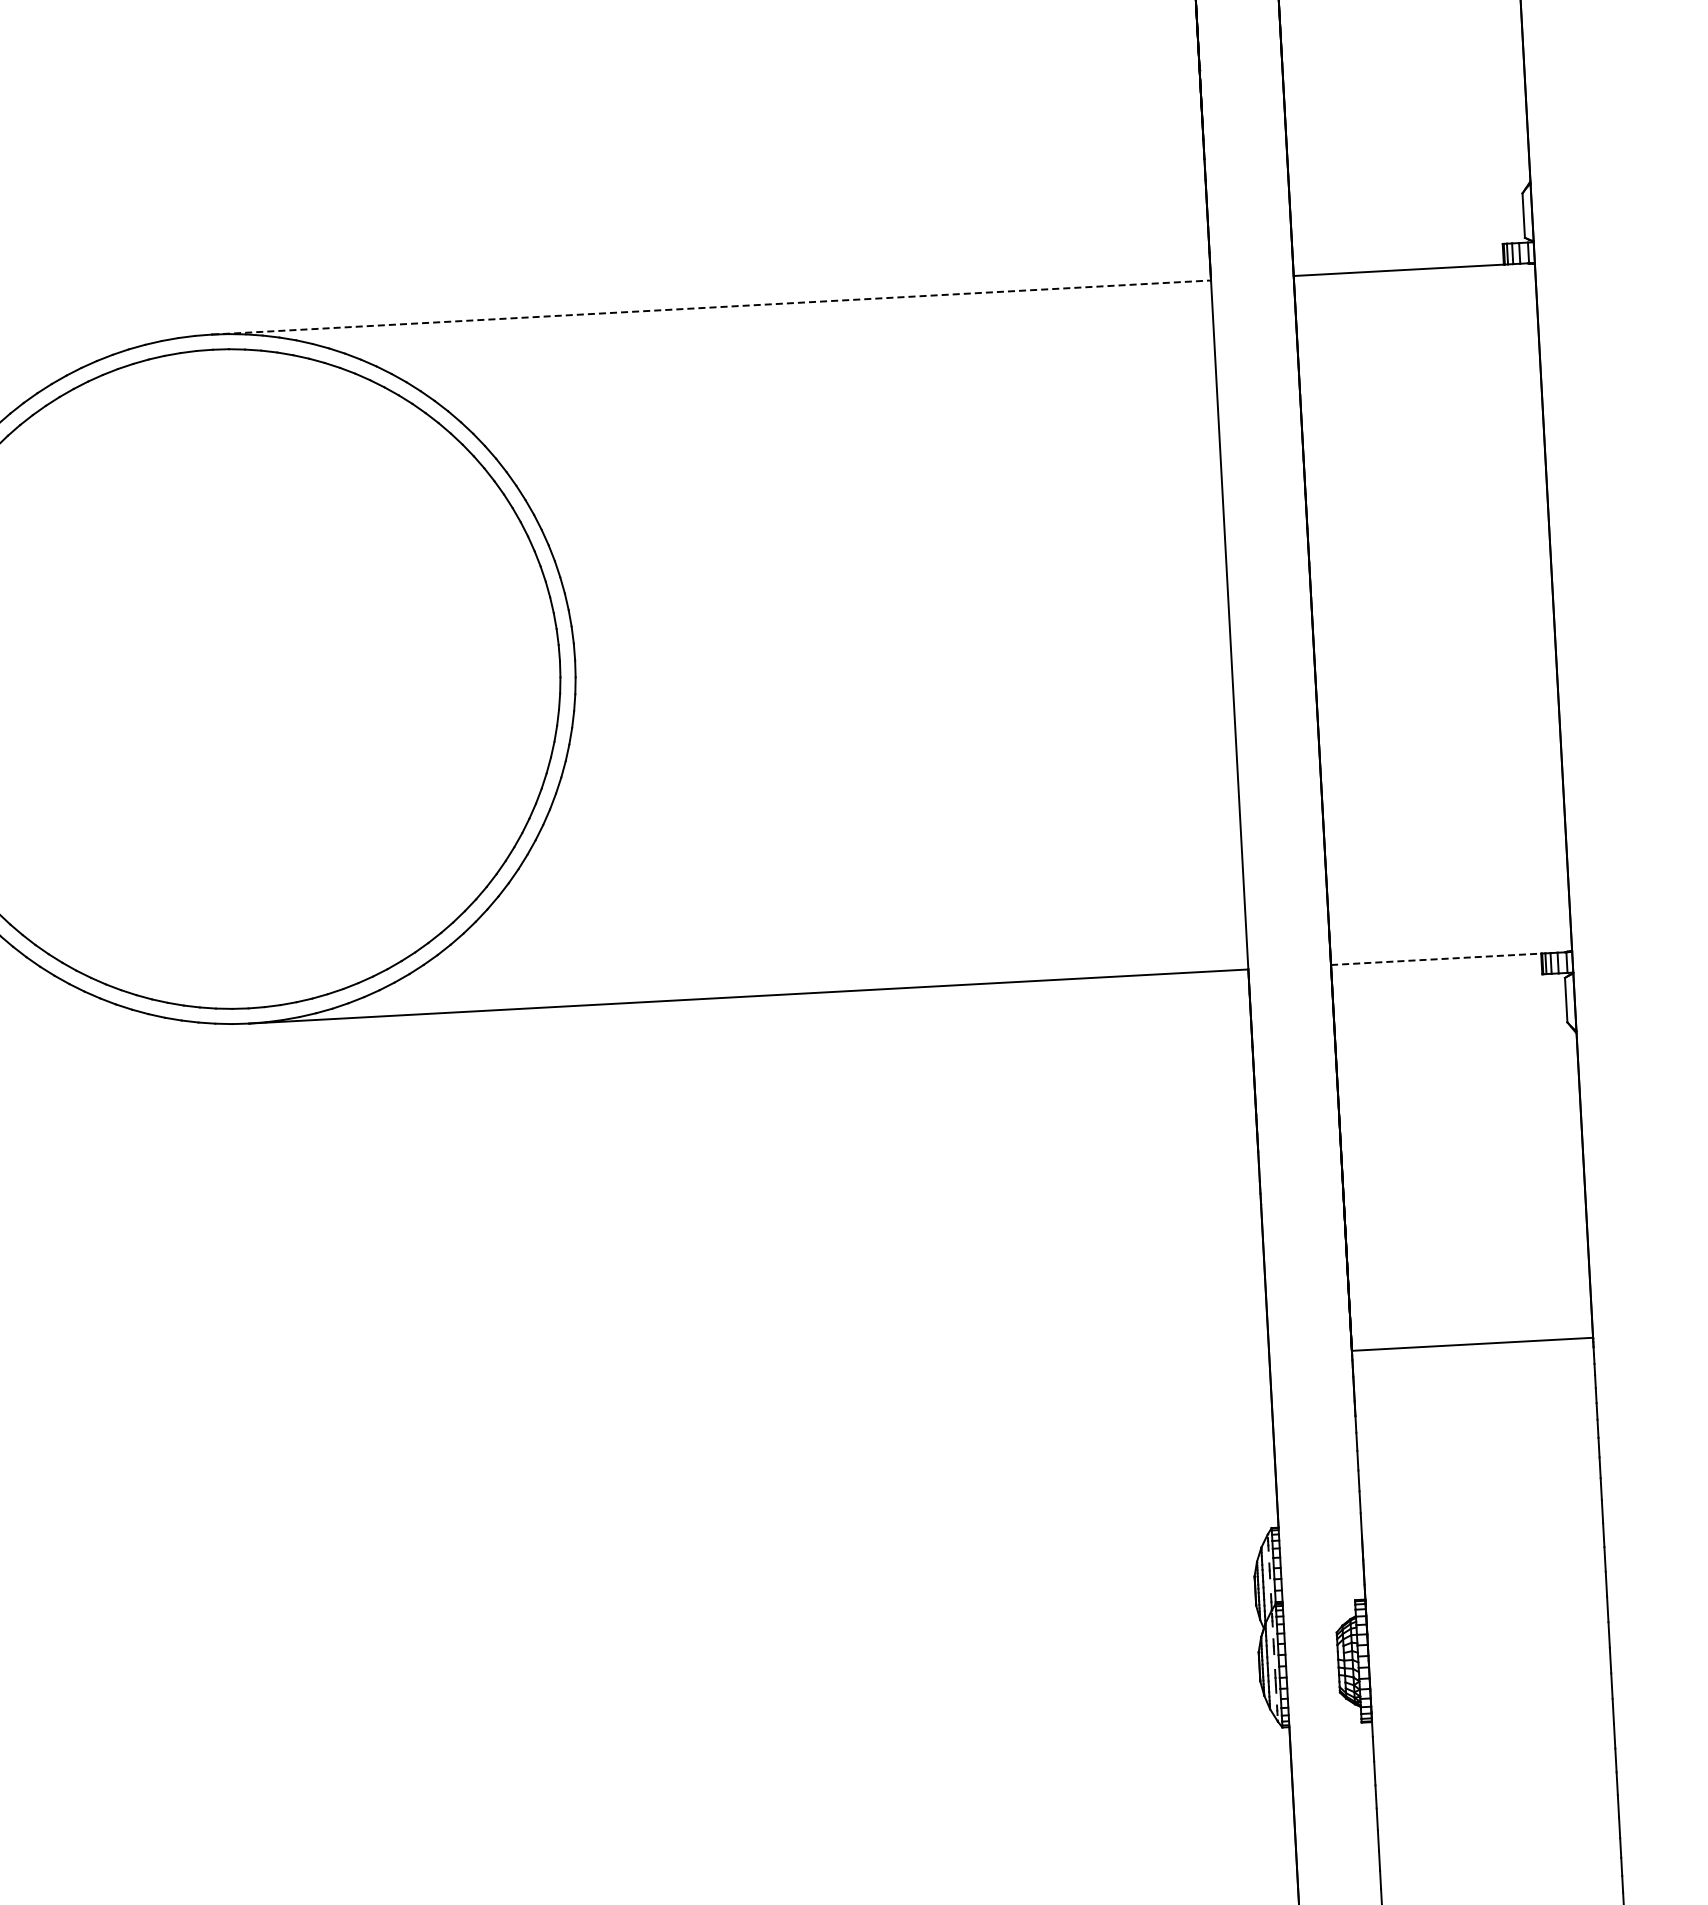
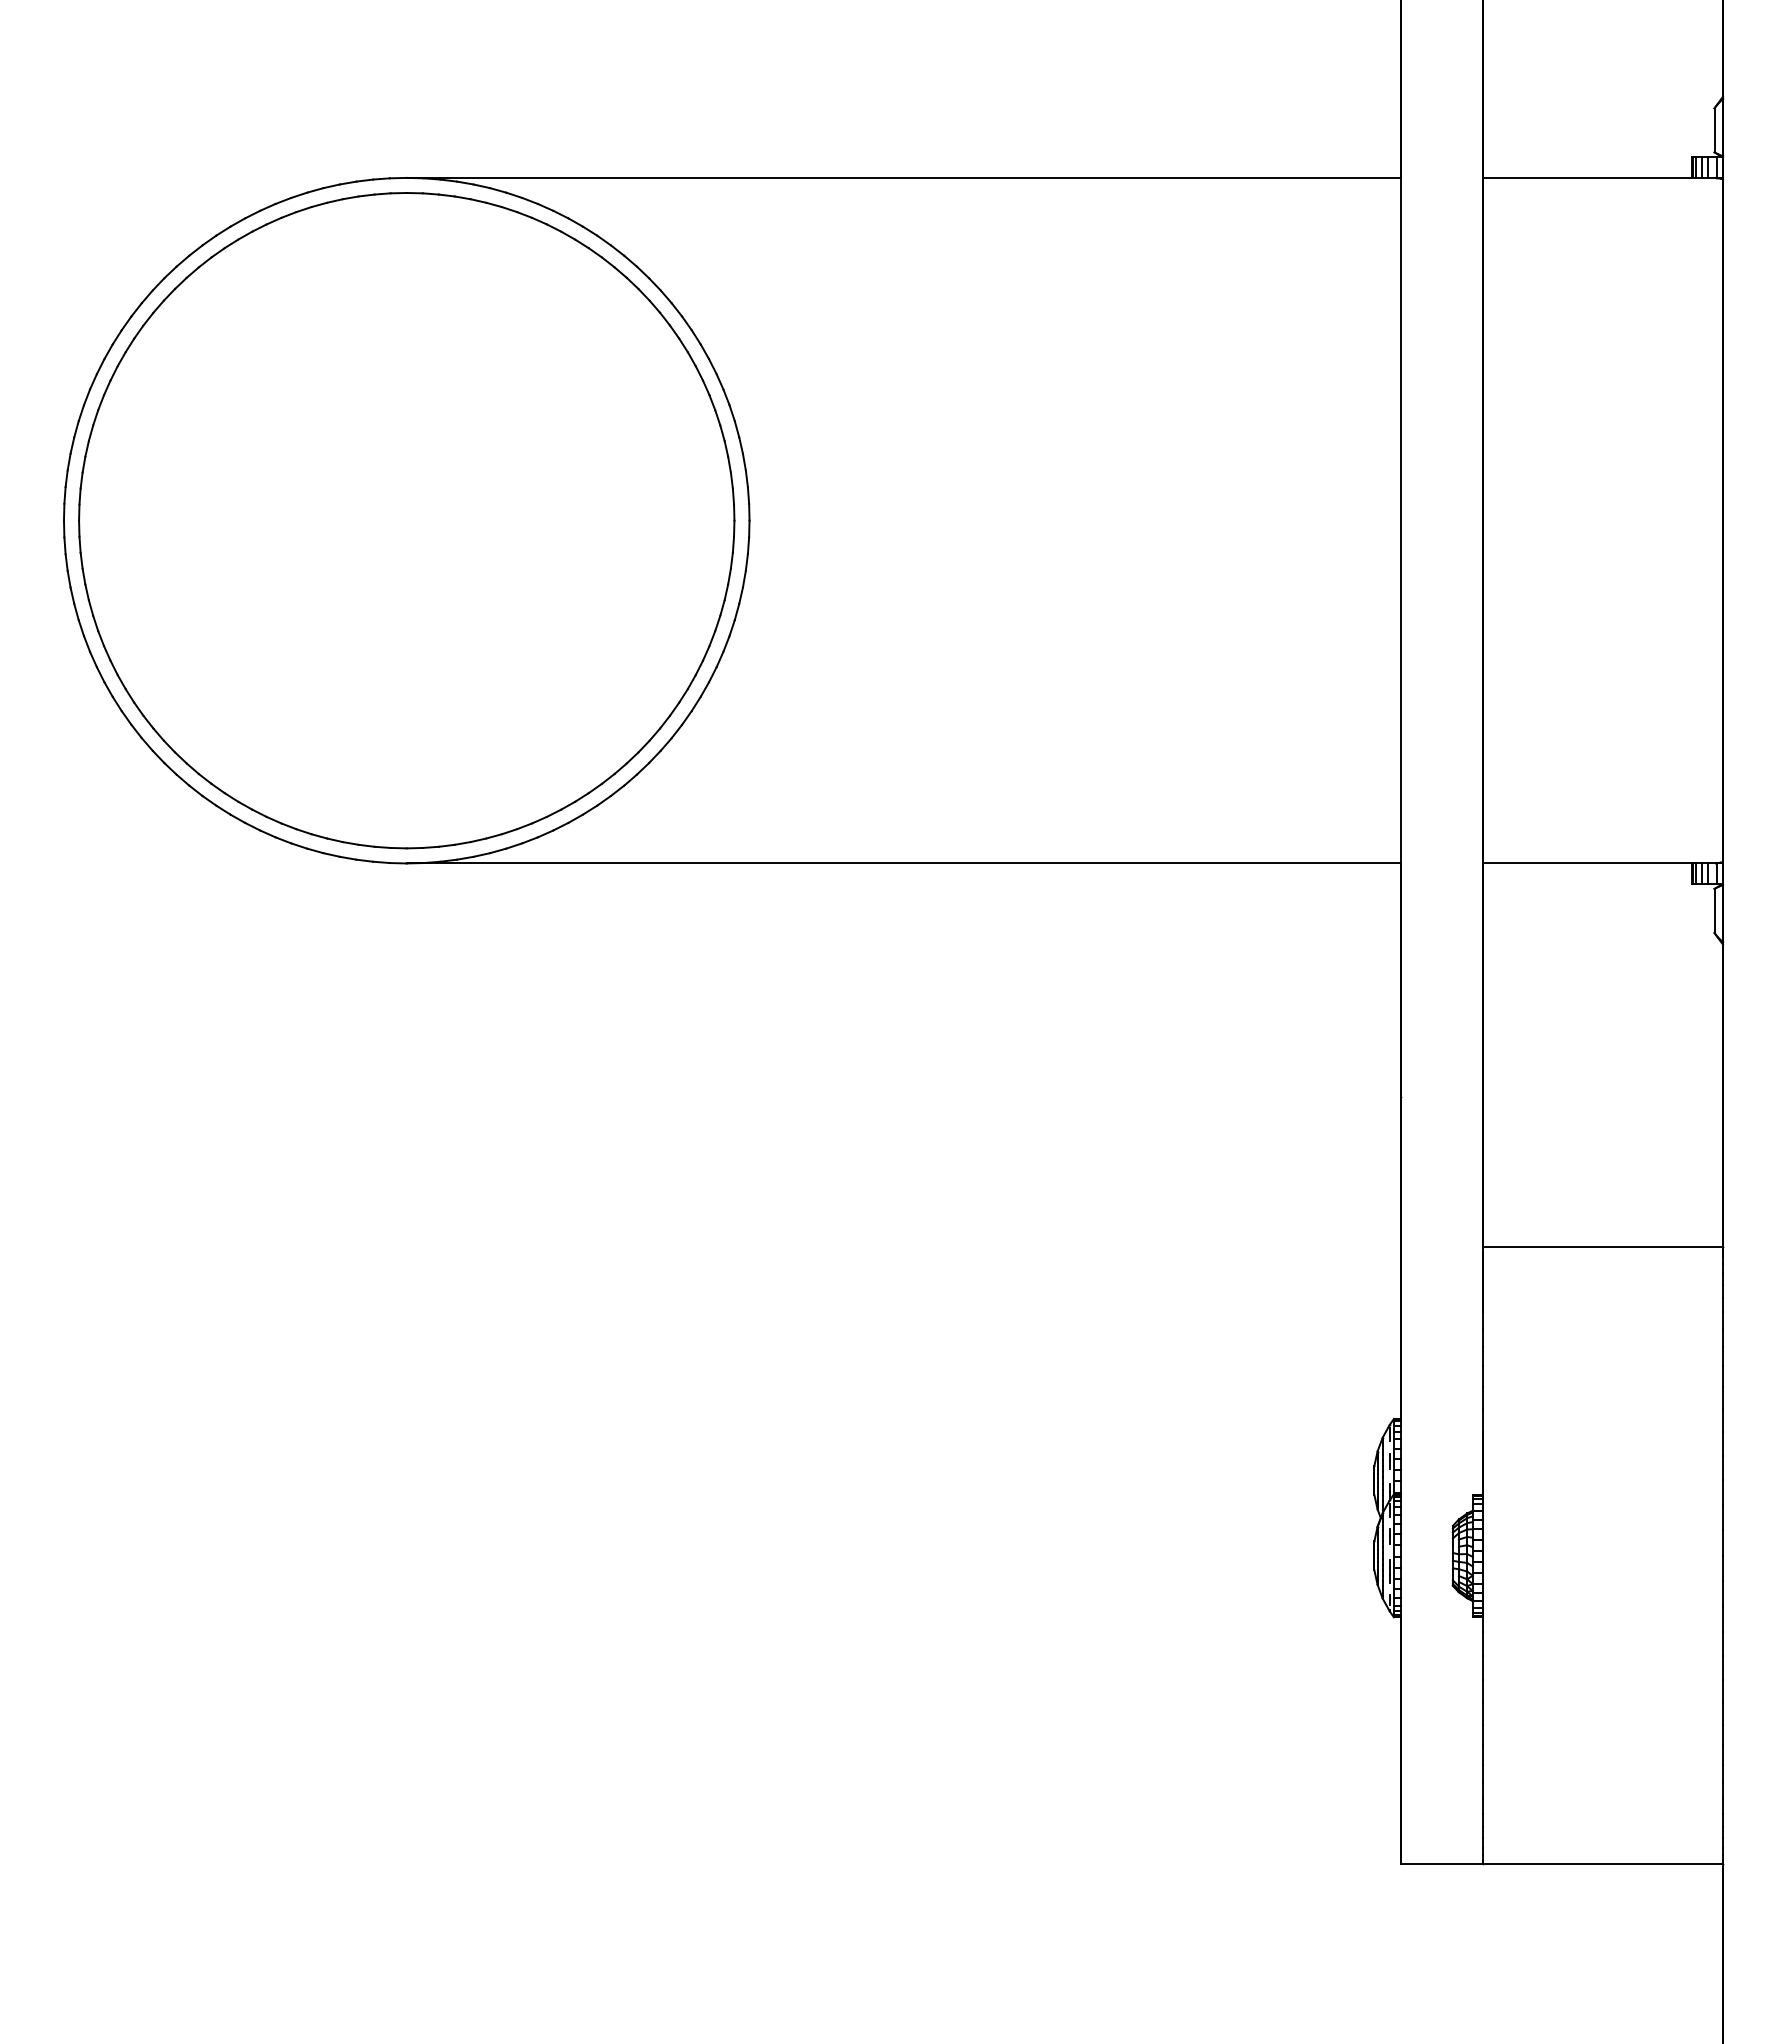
line: (712, 307) -> (904, 177), dashed -> solid
line: (1435, 959) -> (1587, 863), dashed -> solid

